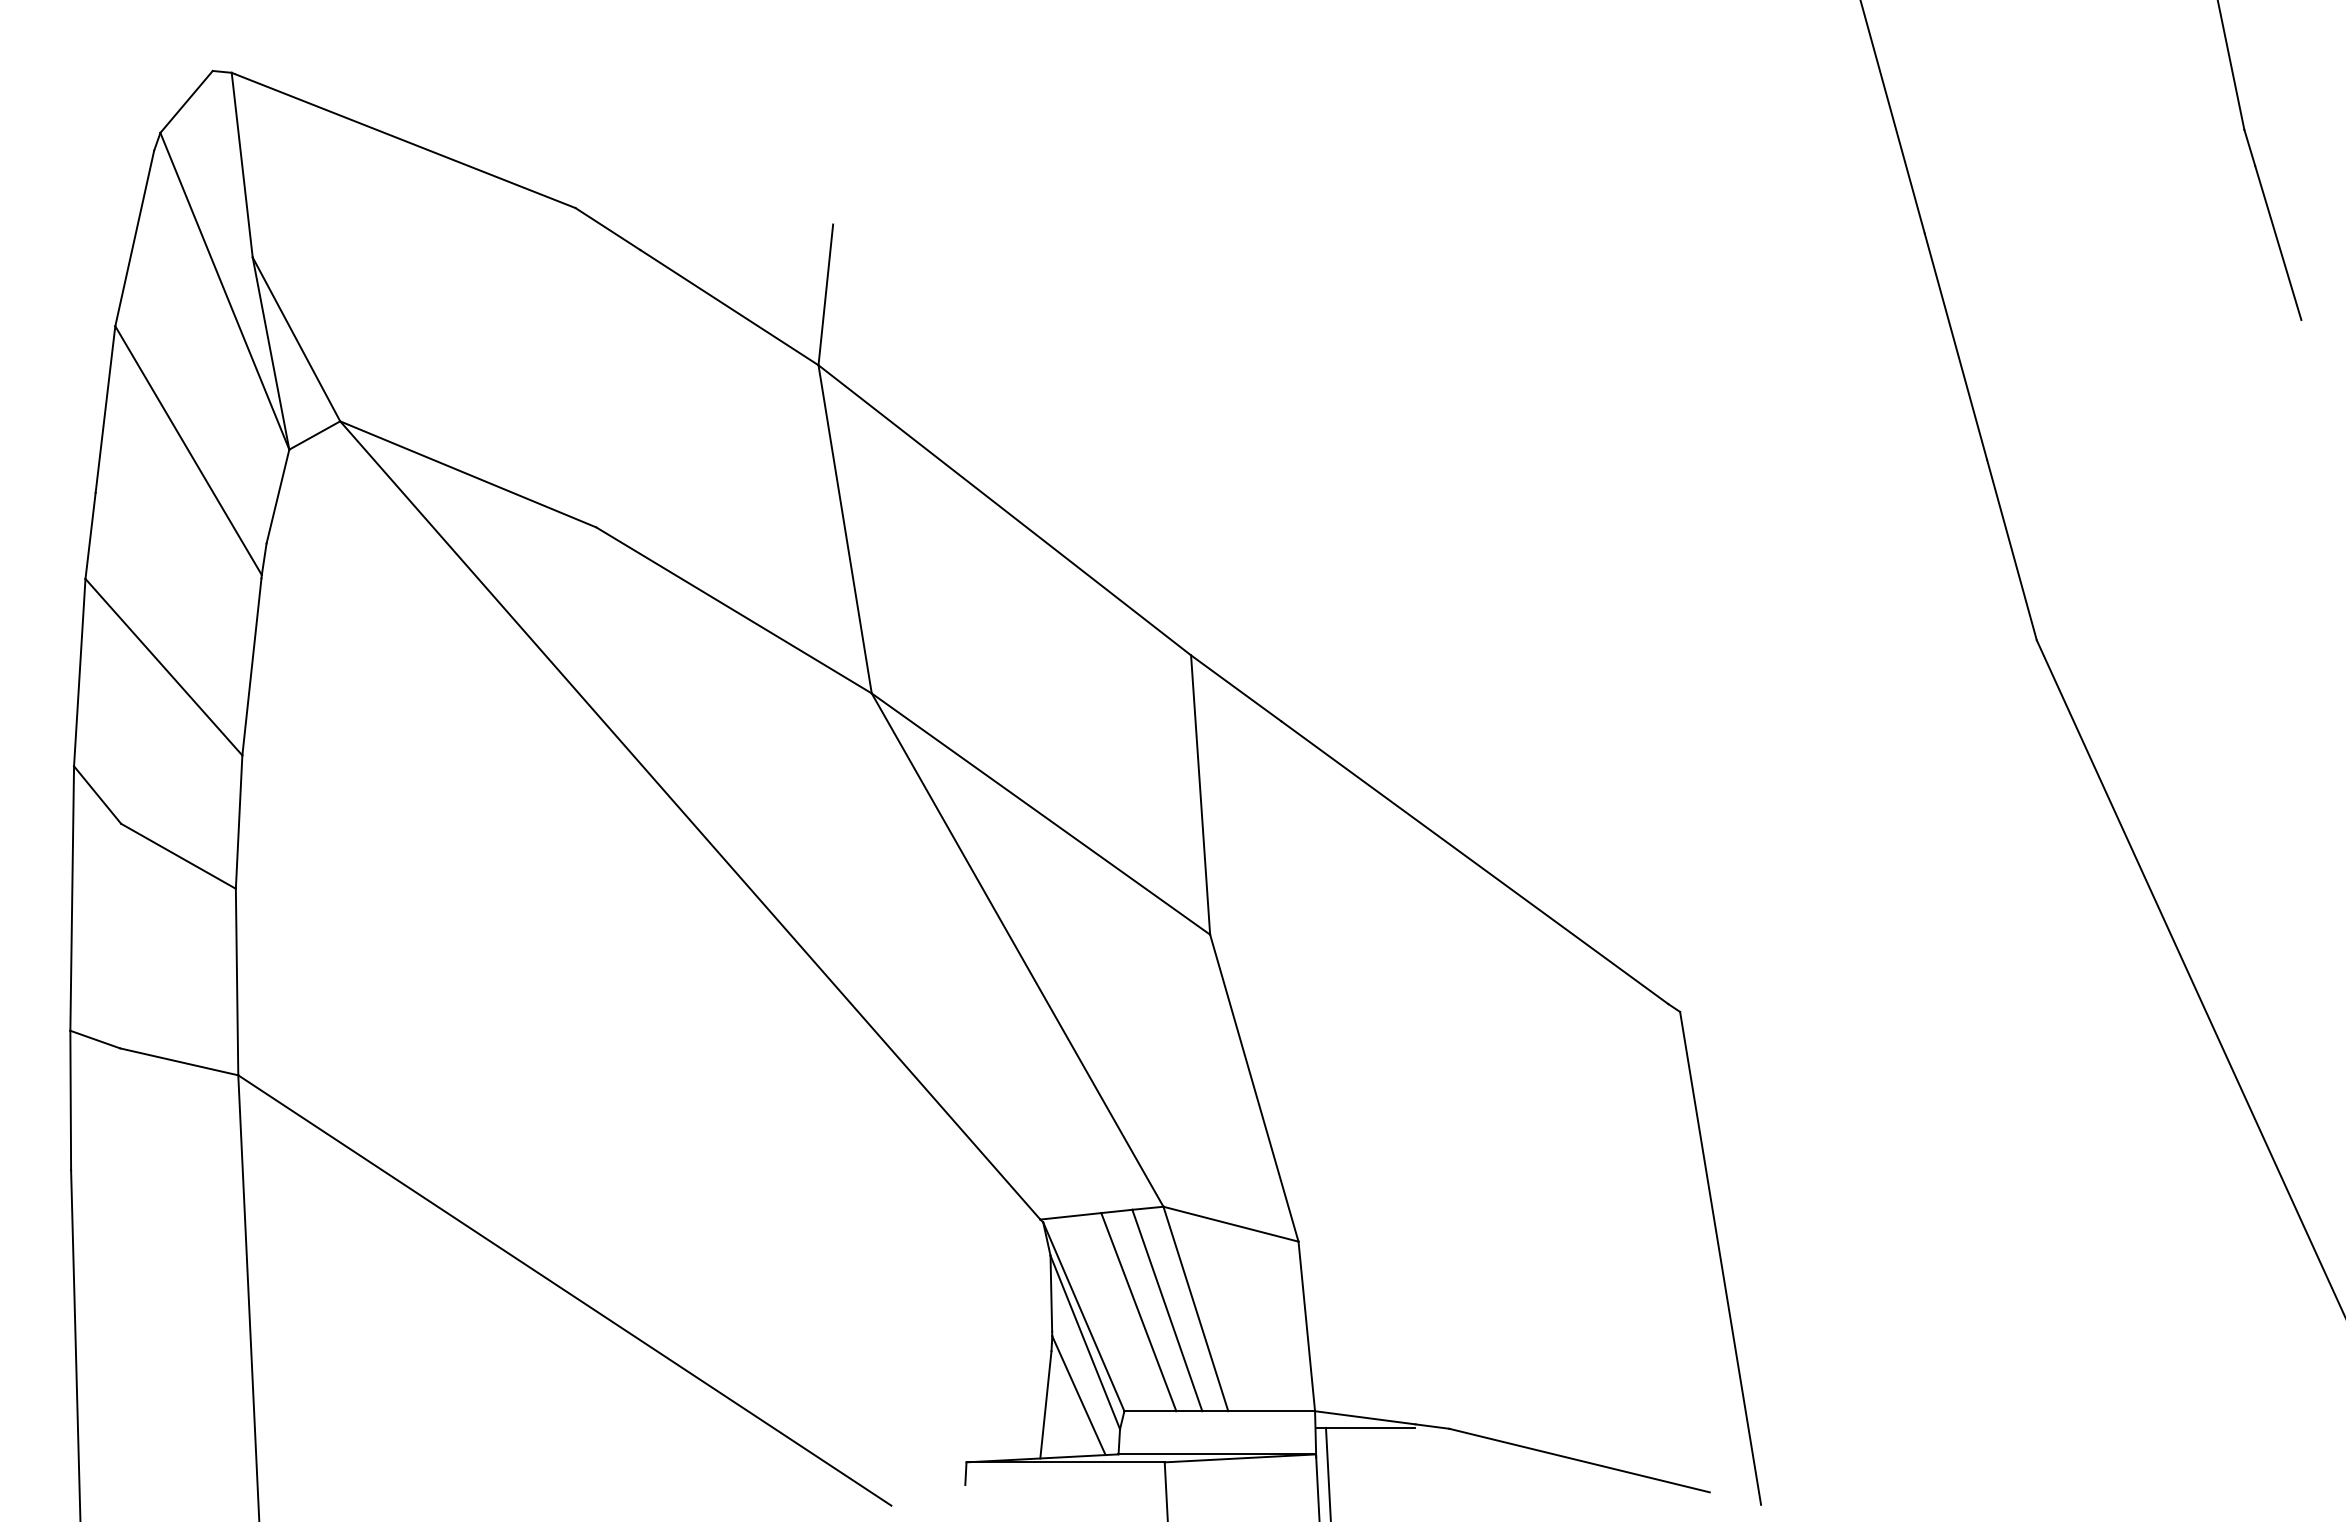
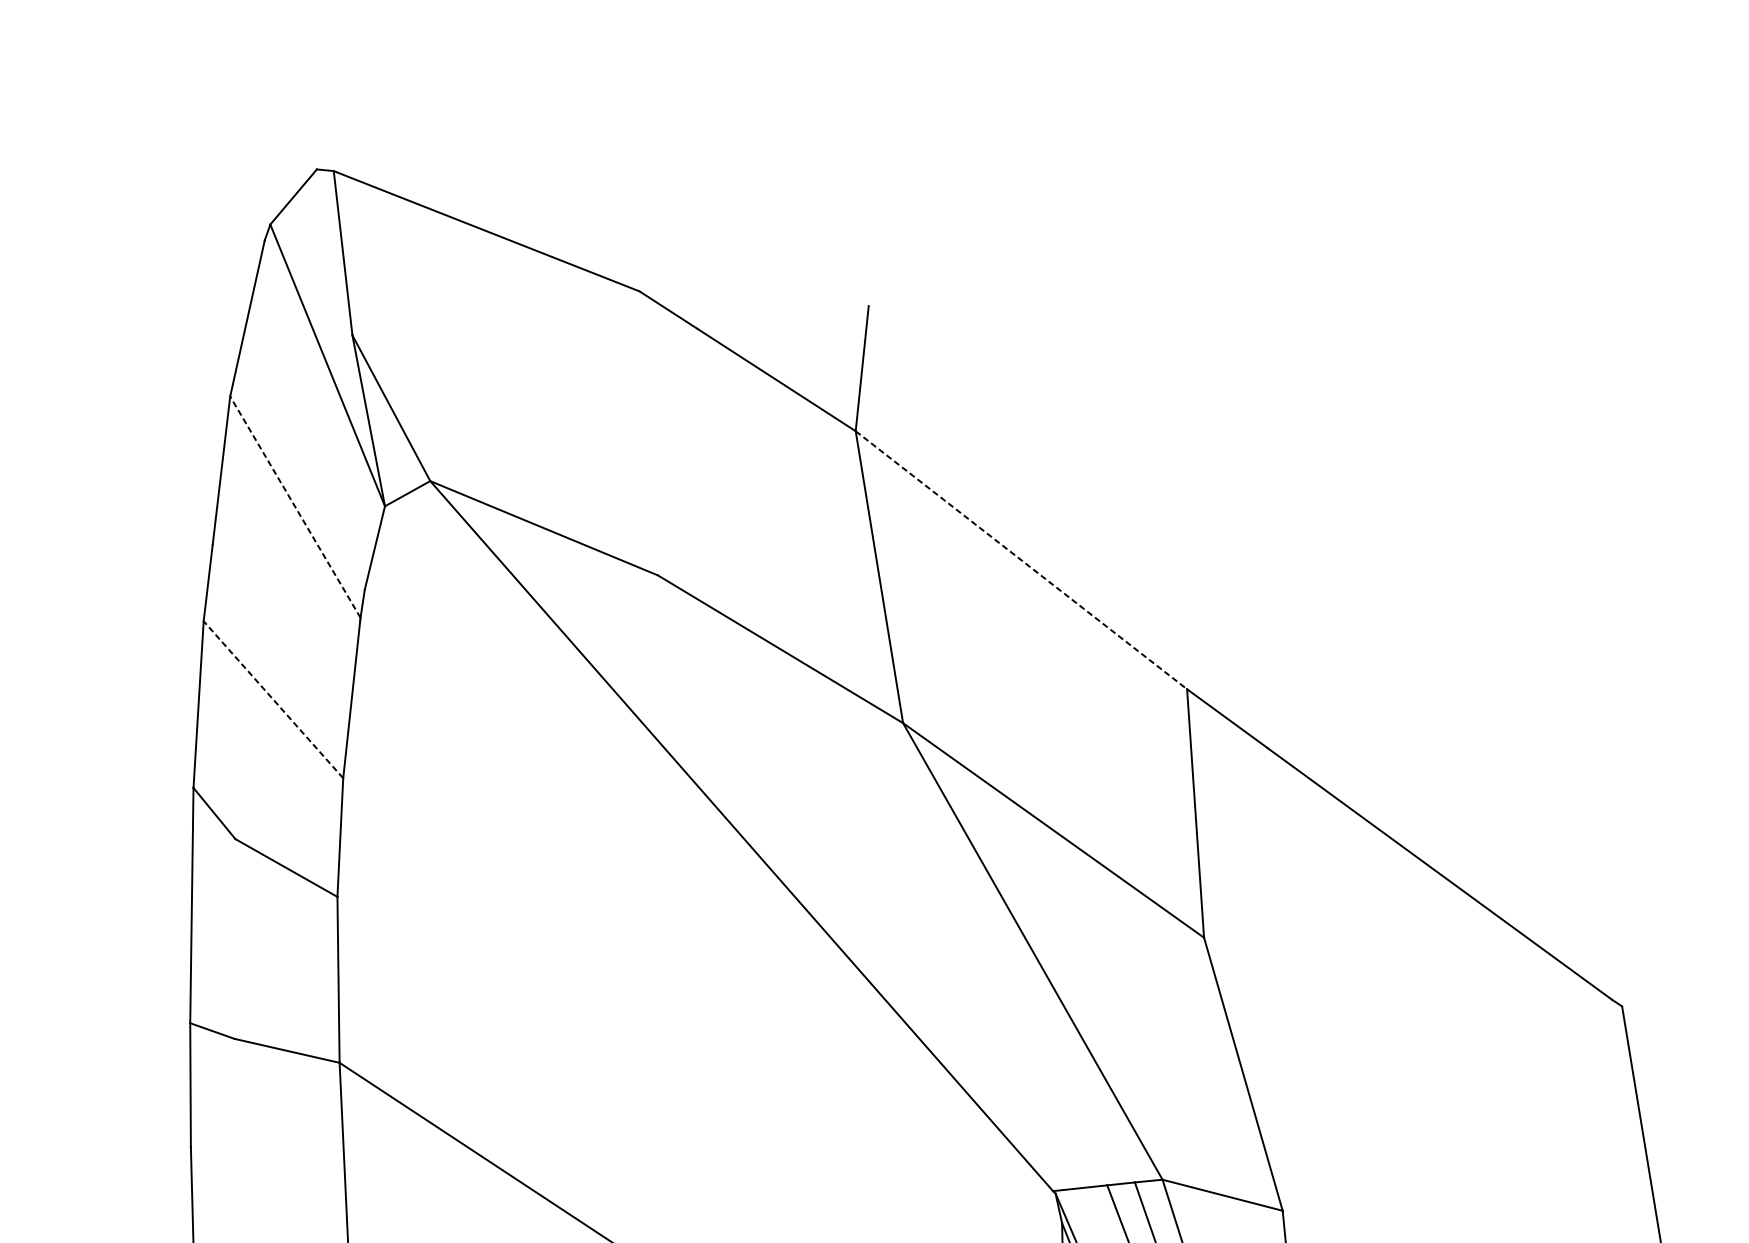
line: (188, 450) -> (295, 507), solid -> dashed
line: (1005, 510) -> (1022, 560), solid -> dashed
line: (163, 666) -> (273, 699), solid -> dashed

